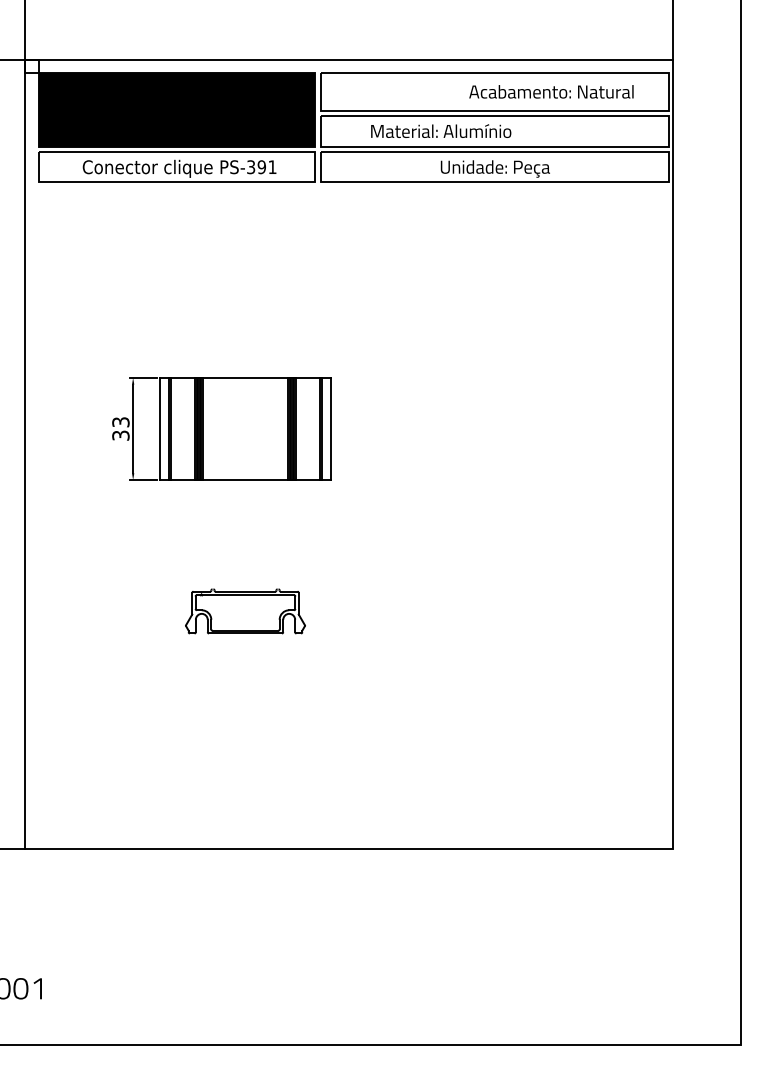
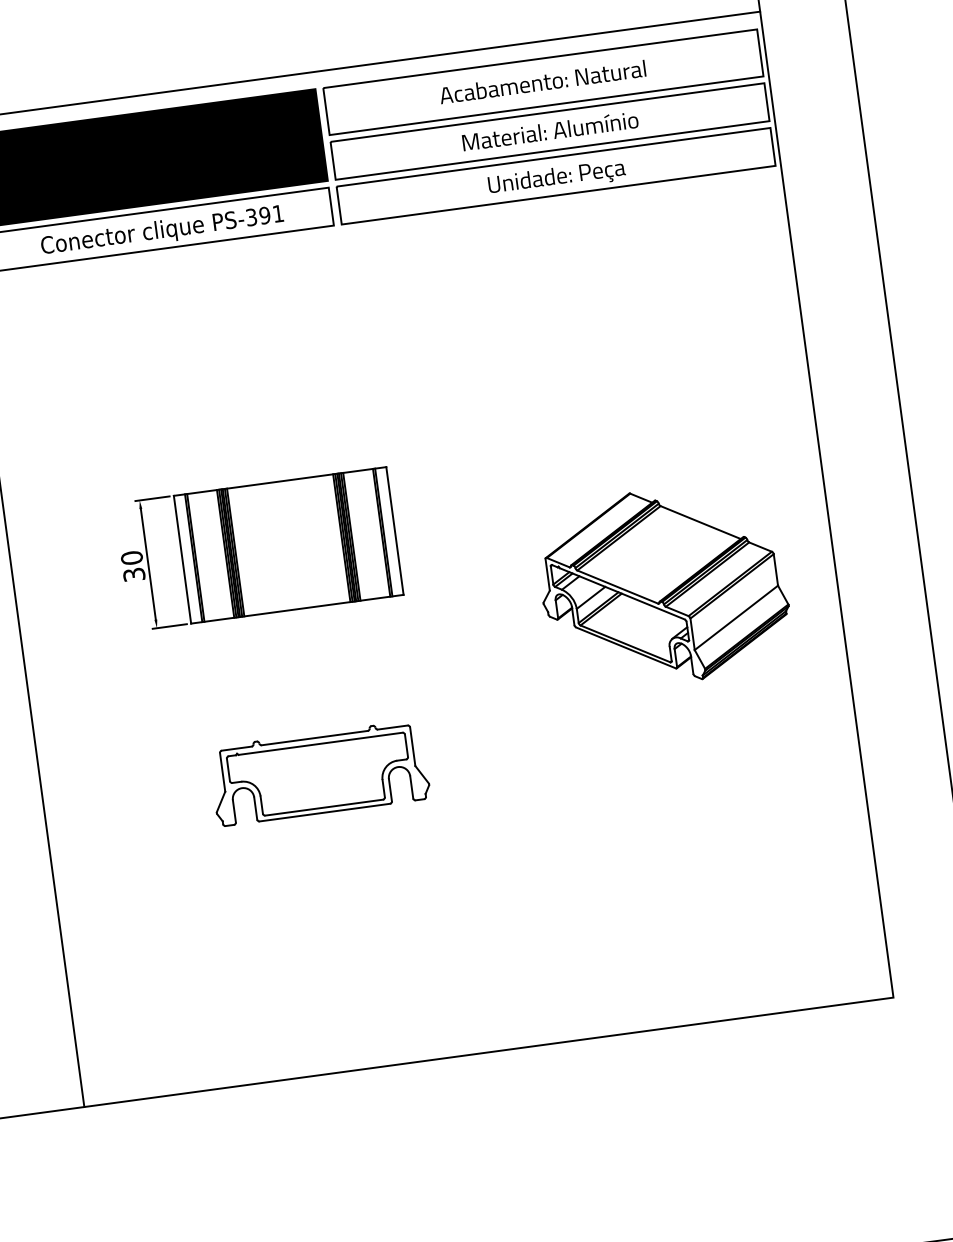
text: (551, 91) -> (542, 81), moved
text: (441, 130) -> (550, 130), moved
text: (120, 422) -> (131, 558), 33 -> 30
part: (535, 501) -> (663, 586), added
part: (245, 611) -> (319, 773), size x1.43

